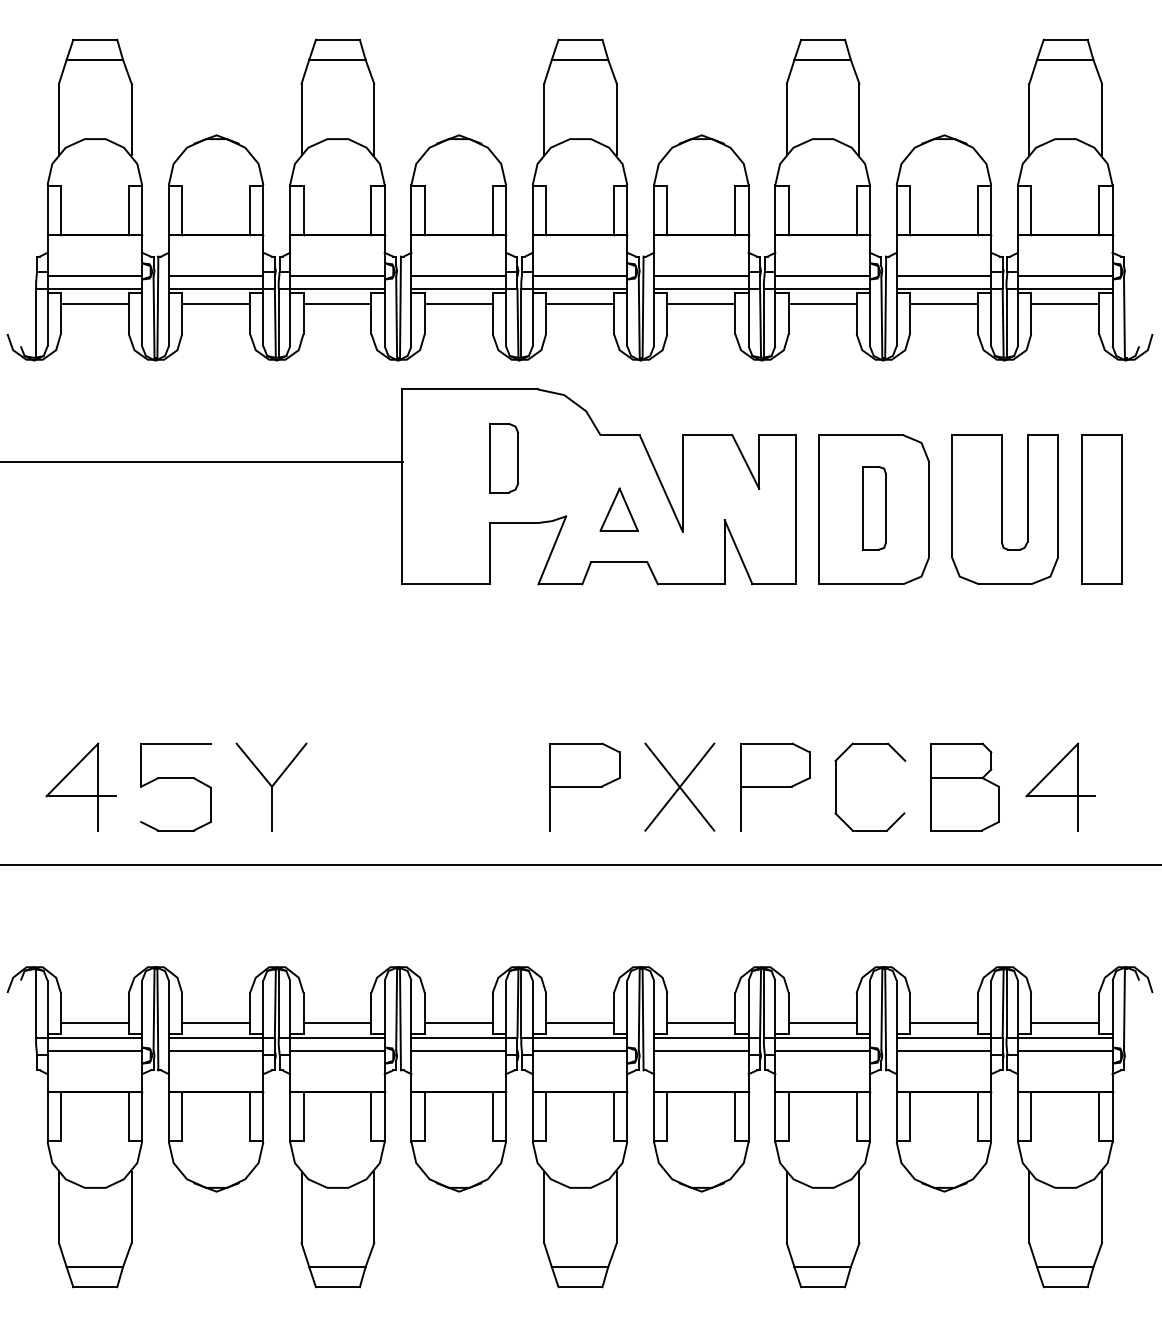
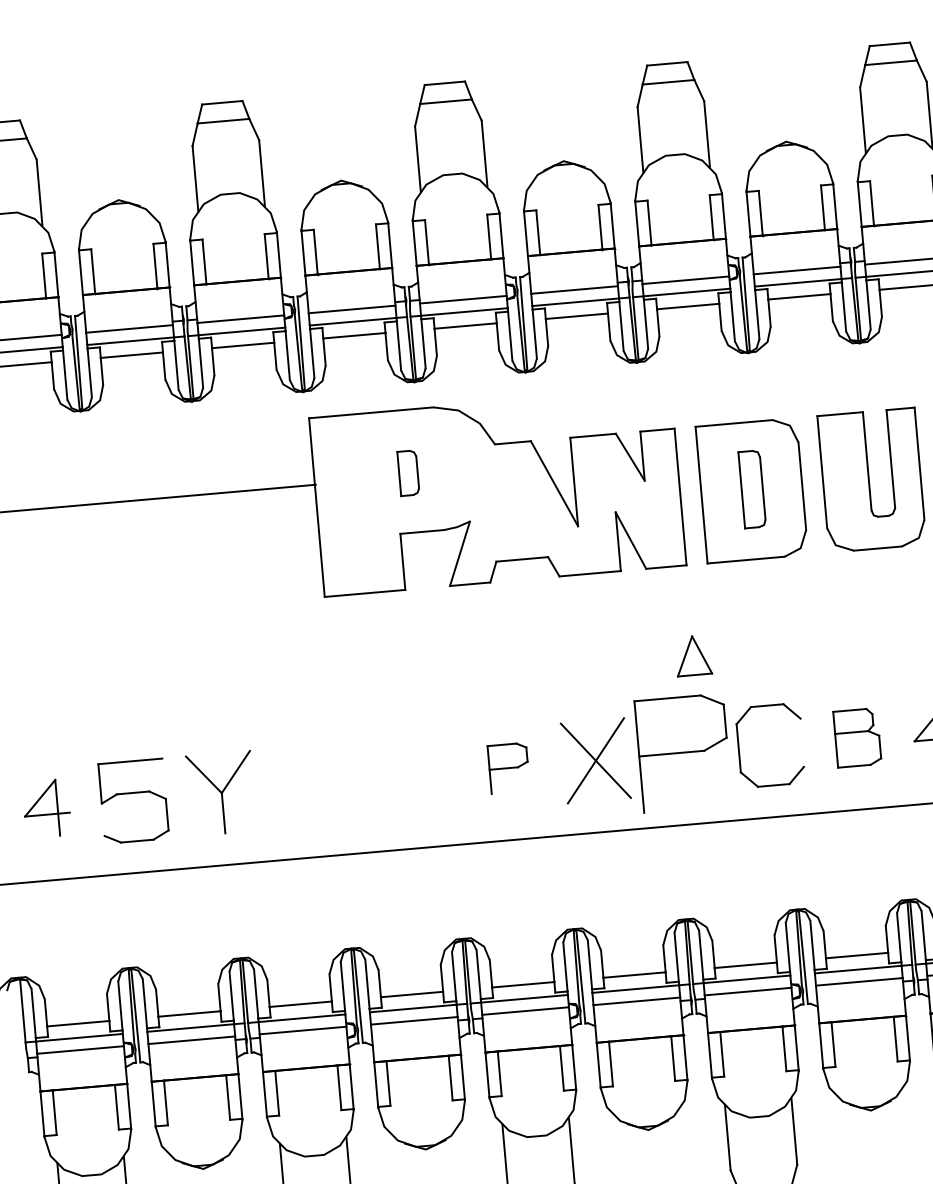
part: (504, 458) -> (408, 473), size x0.7
part: (618, 509) -> (692, 655), moved
part: (80, 786) -> (46, 808), size x0.7
part: (584, 786) -> (508, 767), size x0.6
part: (775, 786) -> (683, 752), size x1.4
part: (964, 786) -> (856, 737), size x0.7

